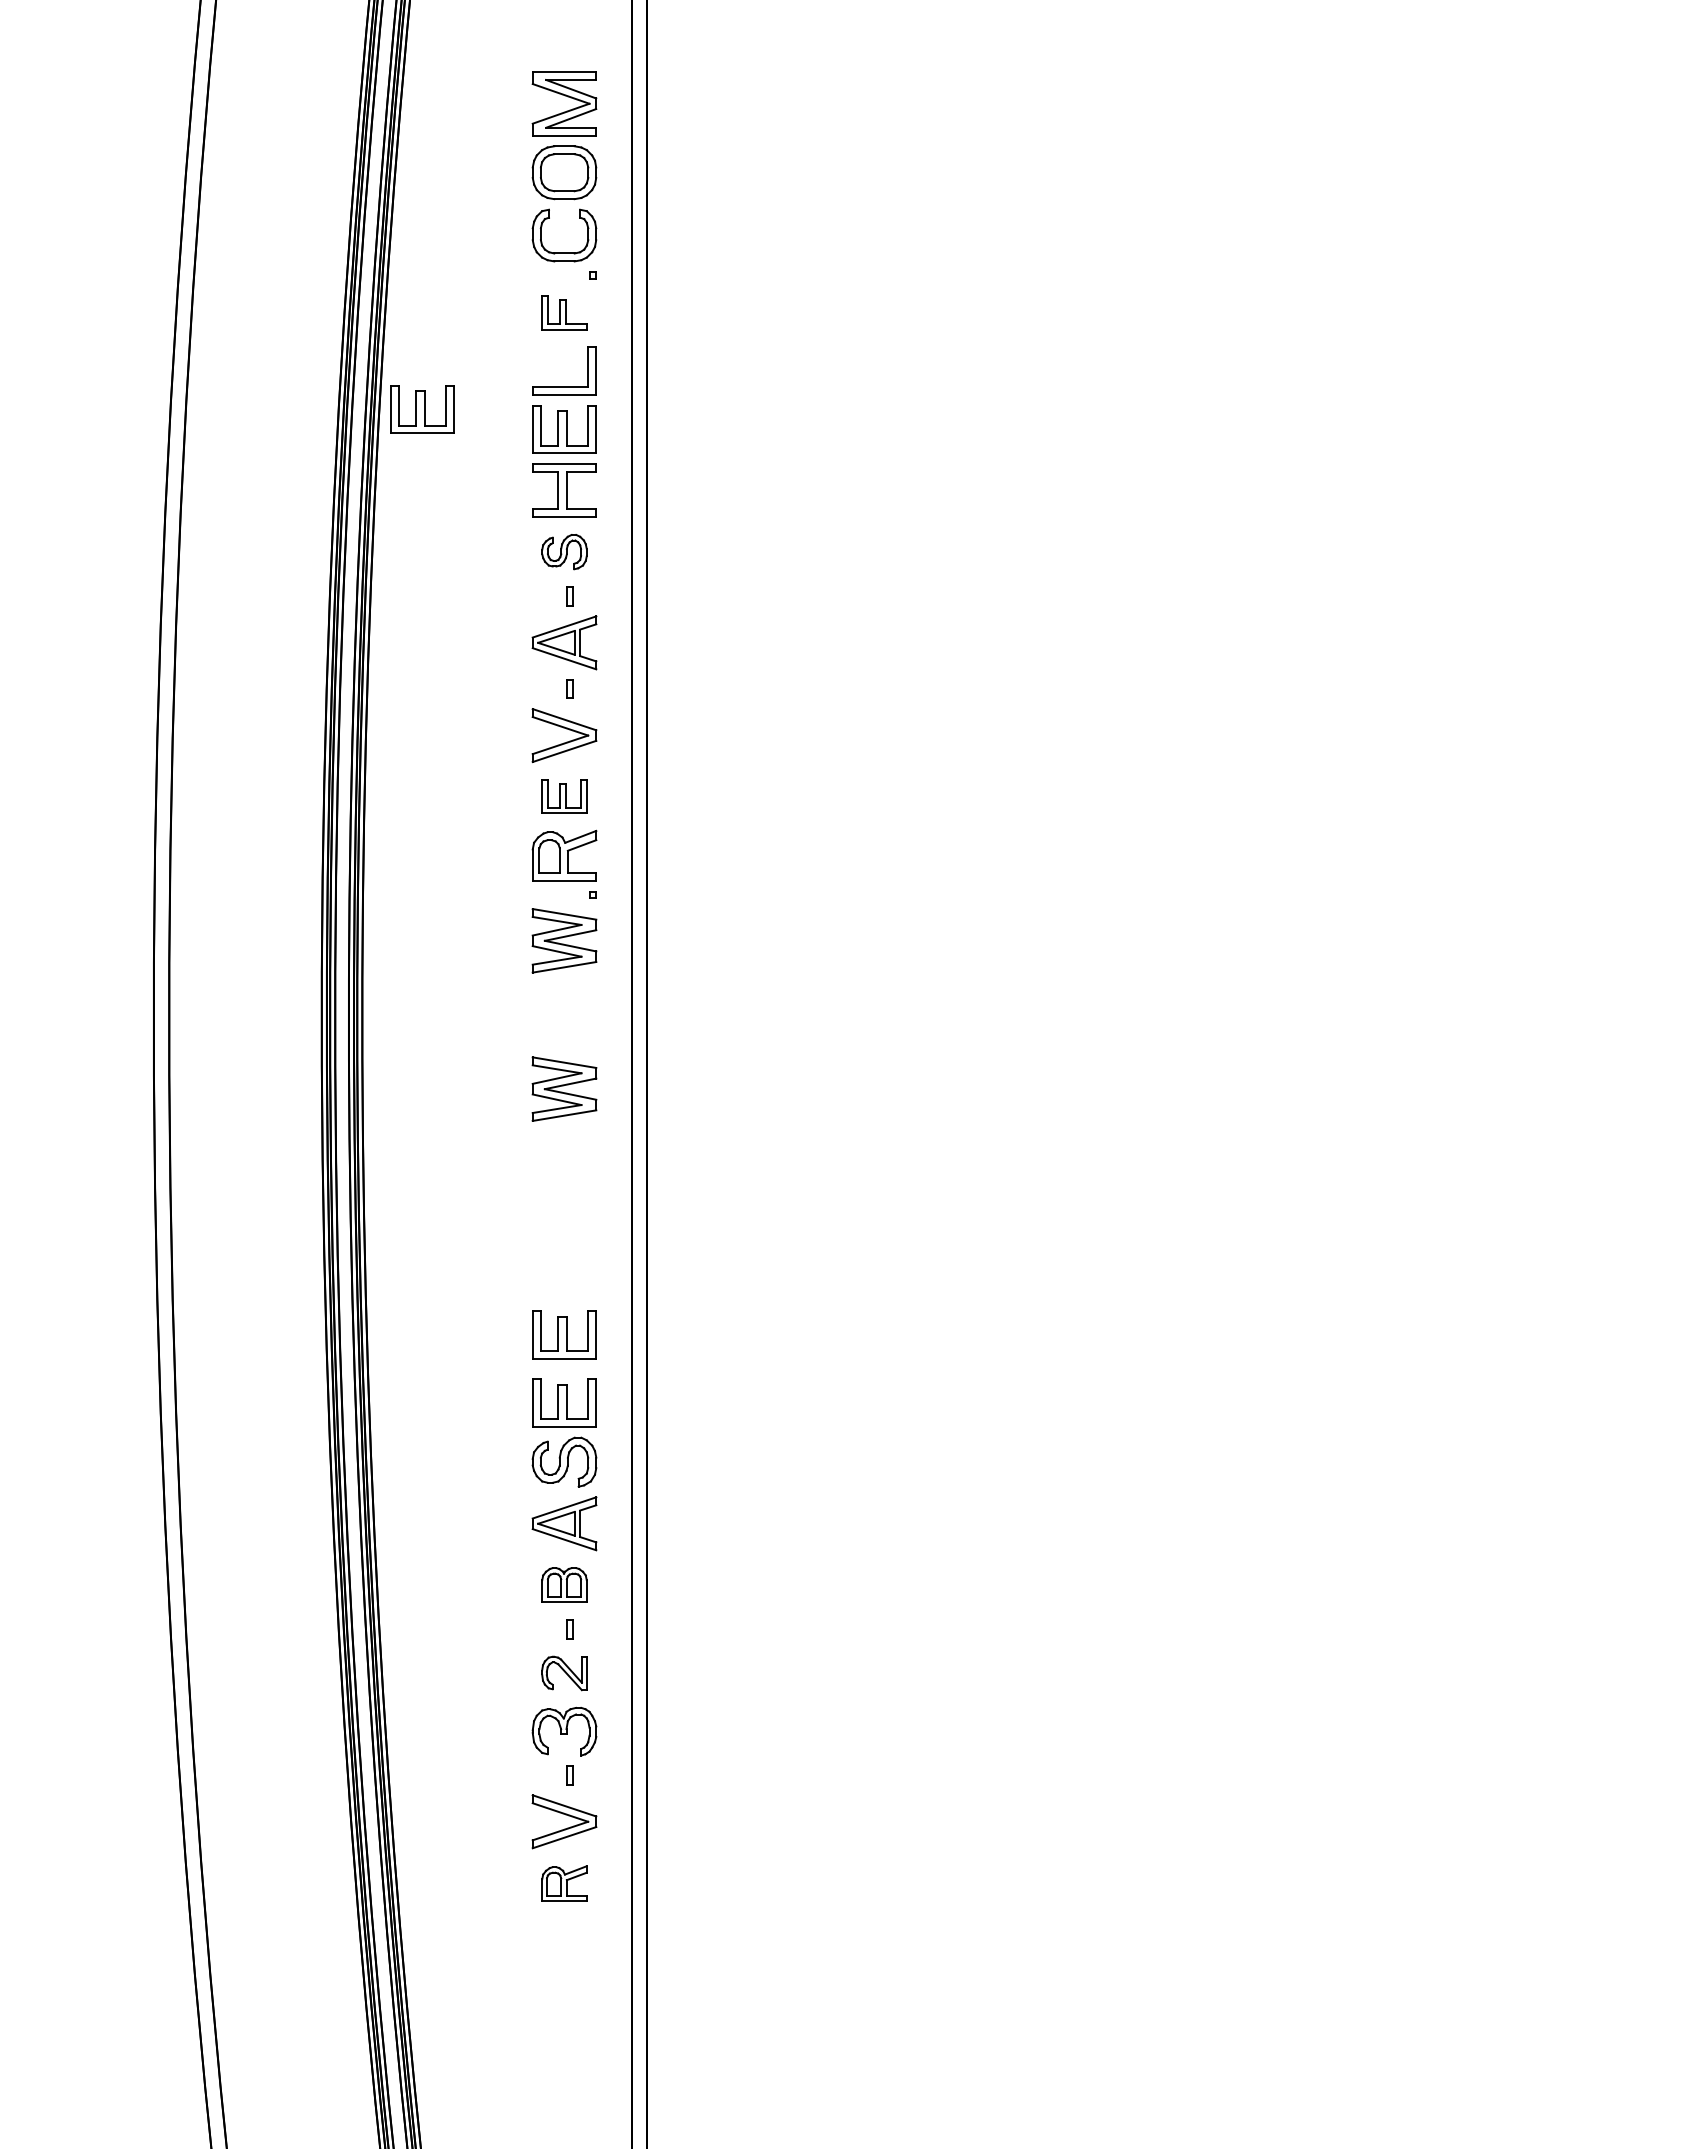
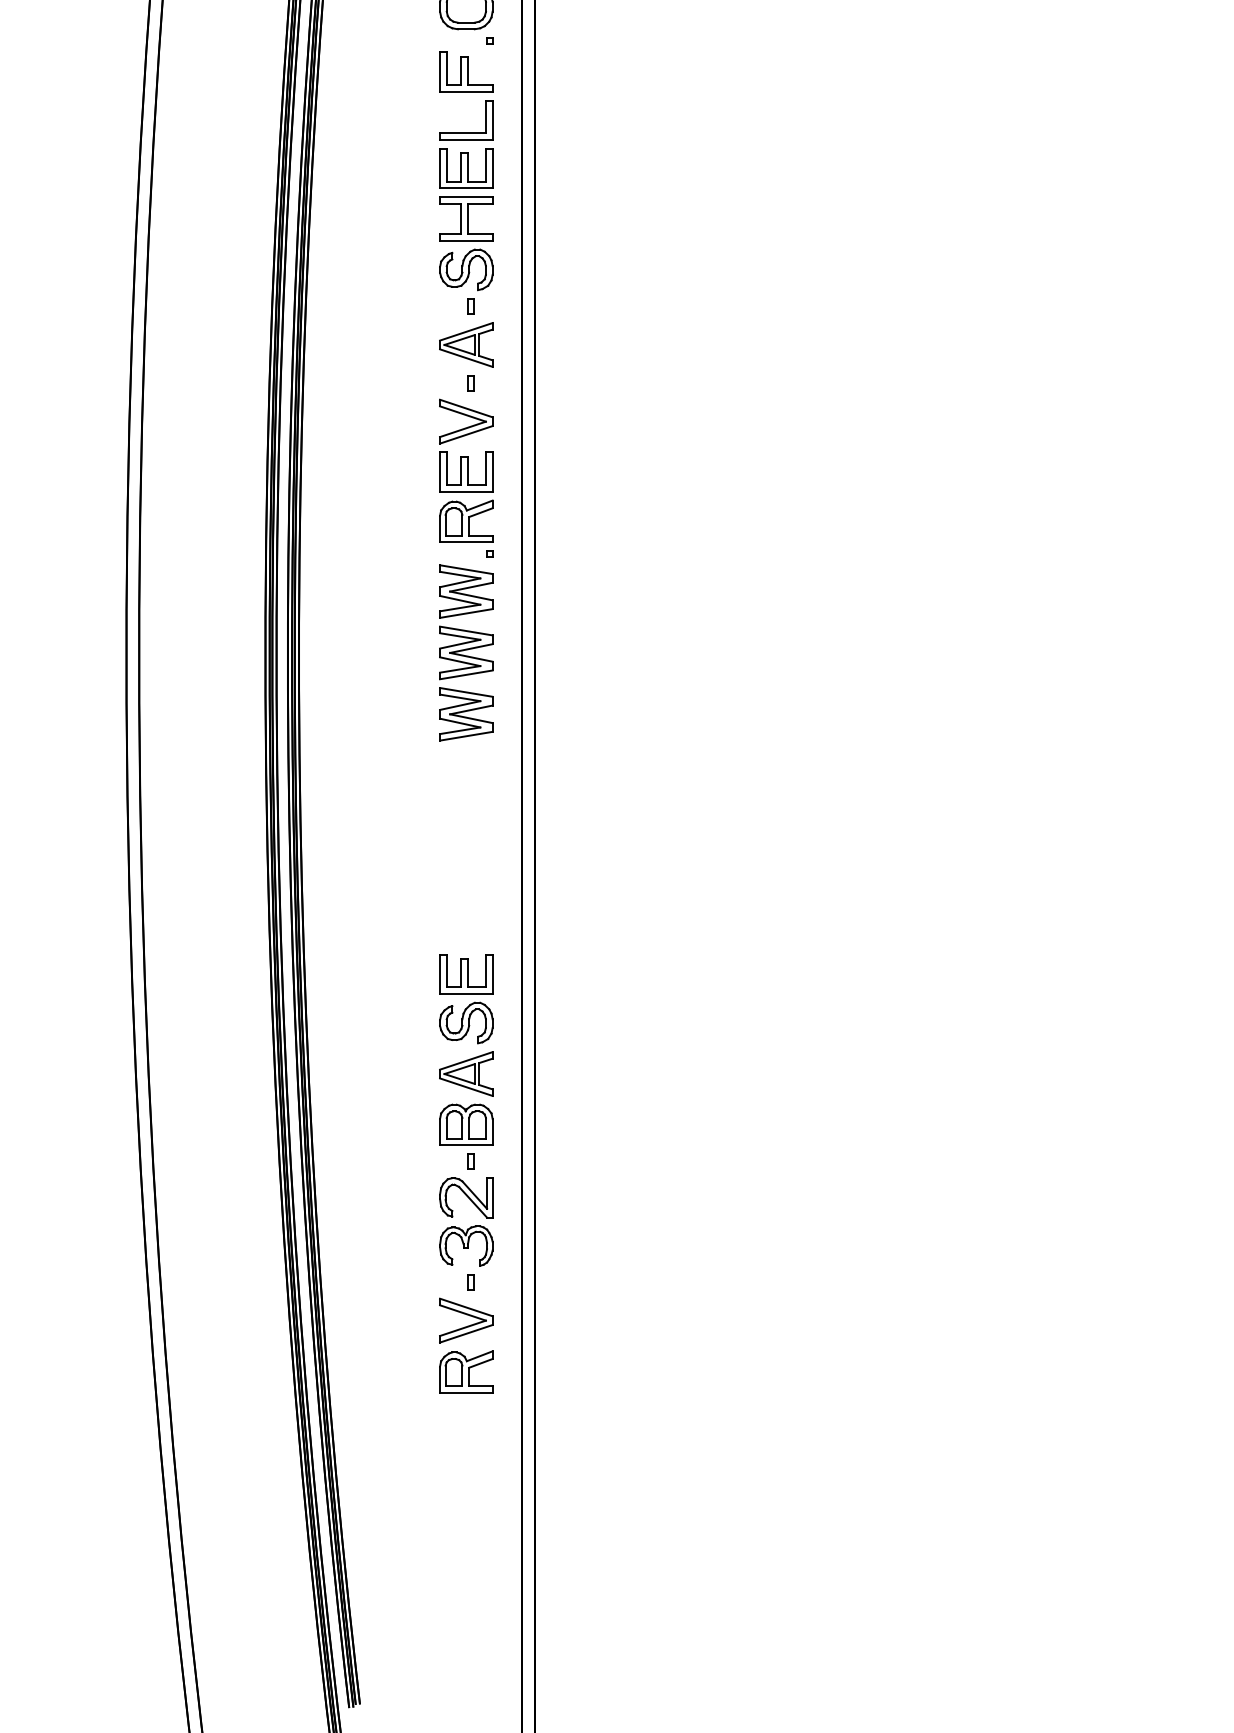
part: (564, 312) -> (466, 71), size x1.43
part: (422, 409) -> (348, 151), removed
part: (564, 551) -> (466, 269), size x1.43
part: (564, 796) -> (466, 472), size x1.43
part: (564, 1014) -> (466, 652), added
part: (564, 1334) -> (466, 917), removed
part: (564, 1584) -> (466, 1124), size x1.43
part: (563, 1673) -> (465, 1197), size x1.43
part: (564, 1883) -> (466, 1371), size x1.43

